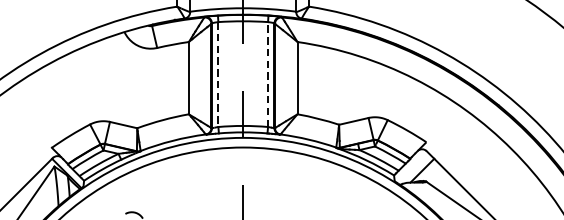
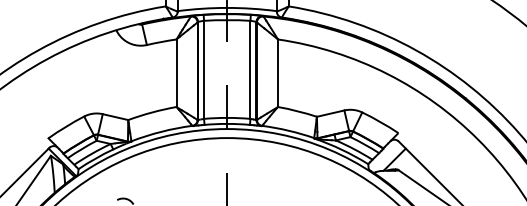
line: (268, 74) -> (250, 69), dashed -> solid
line: (218, 75) -> (204, 70), dashed -> solid

